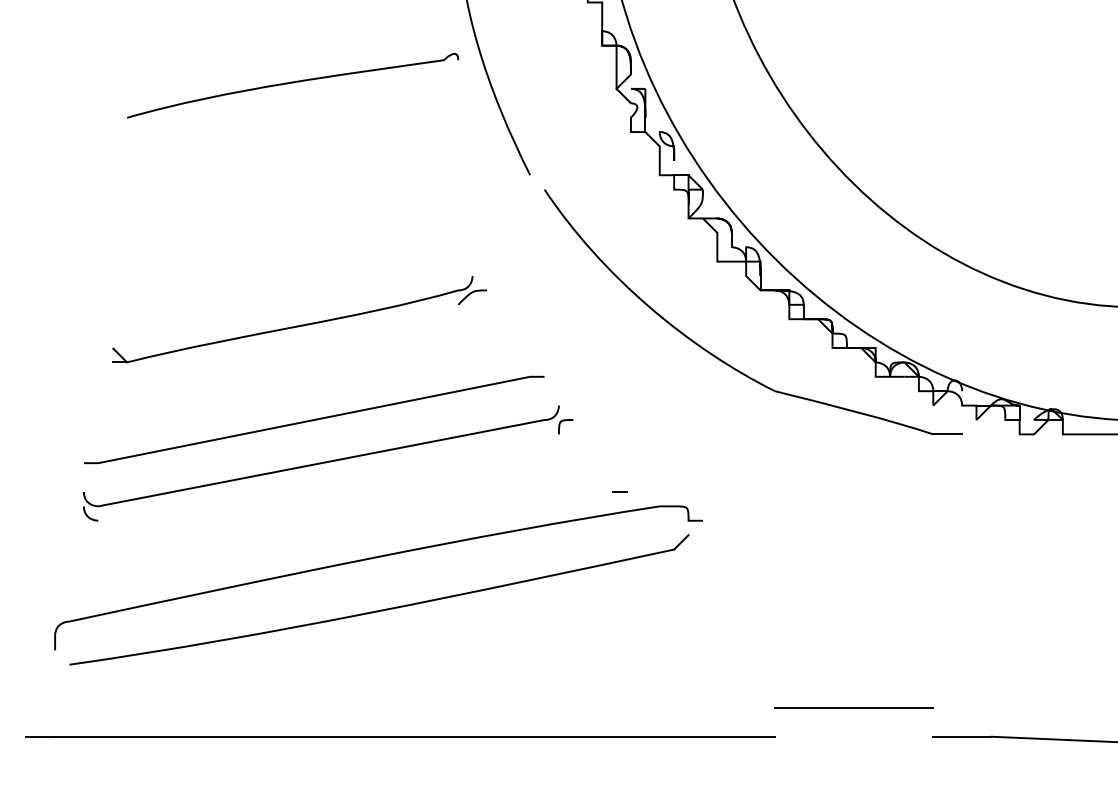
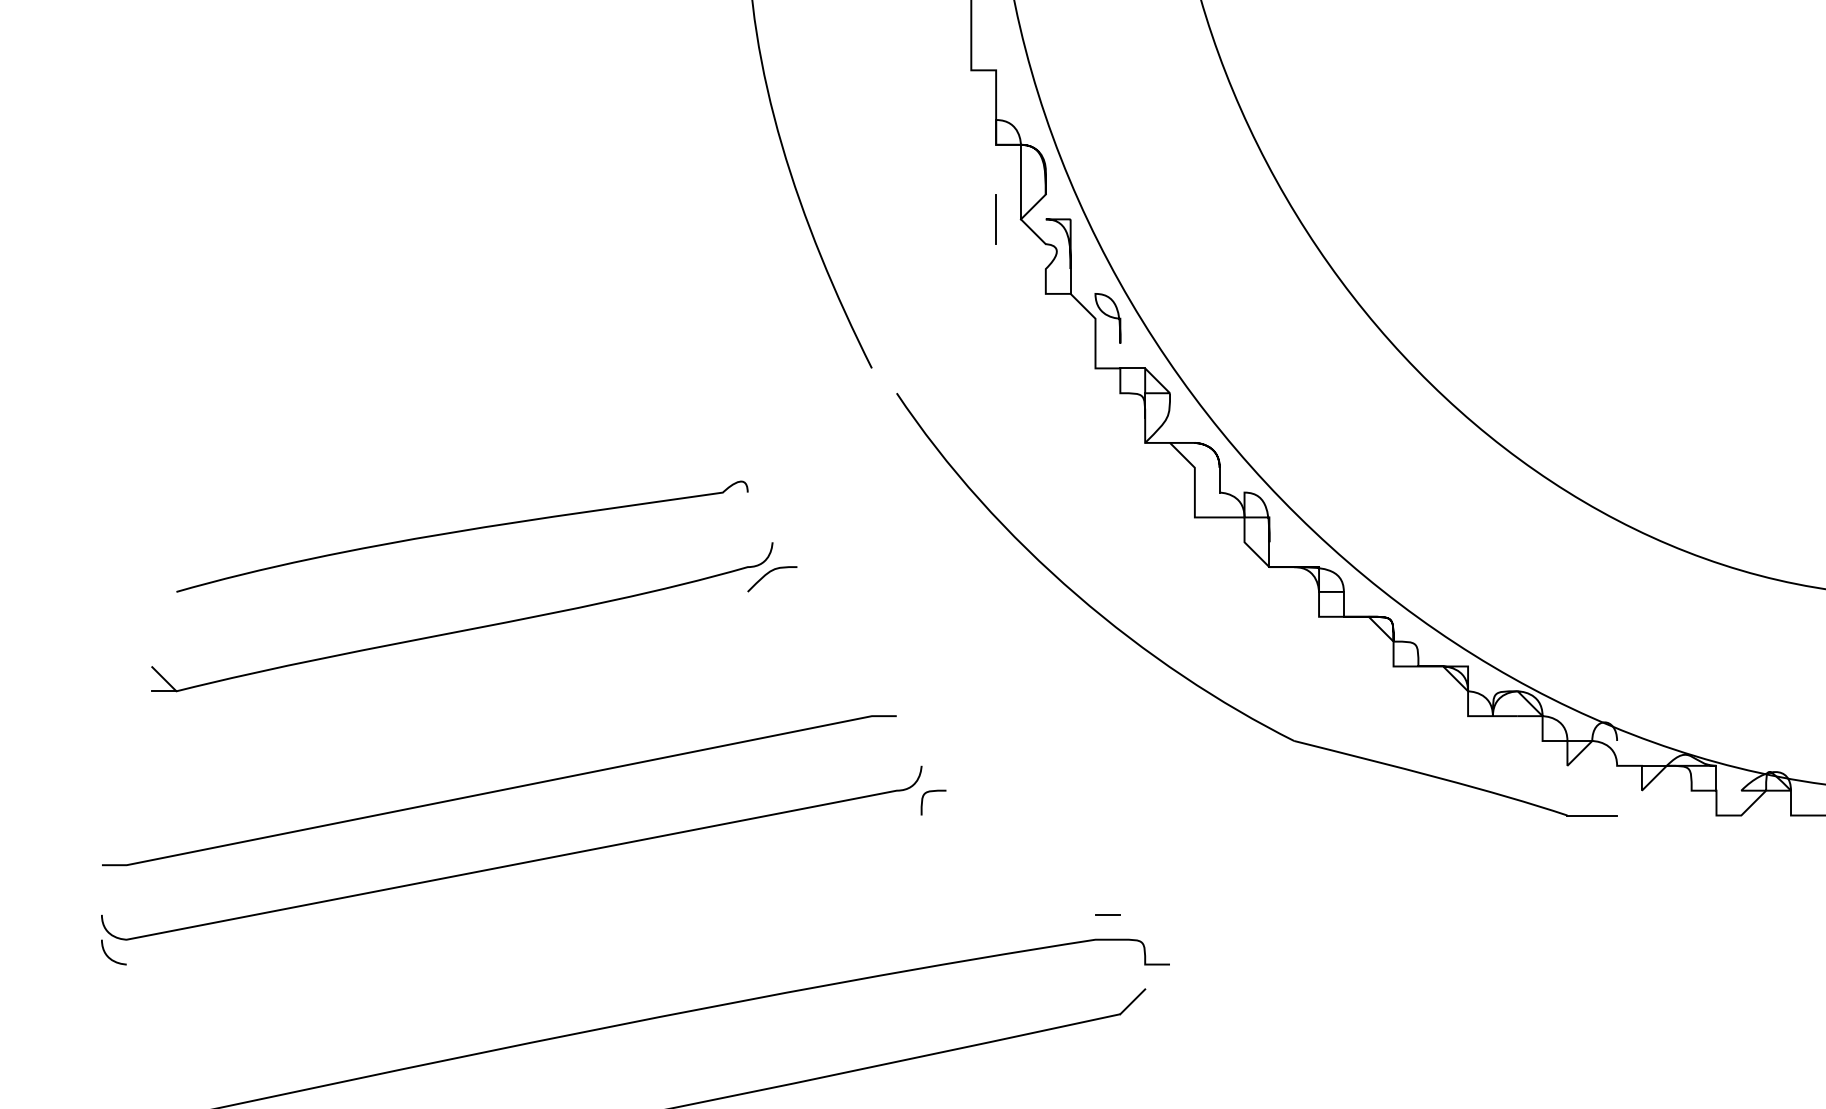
curve: (293, 83) -> (463, 532), moved
line: (602, 88) -> (996, 218), added
line: (619, 491) -> (1107, 914), moved

